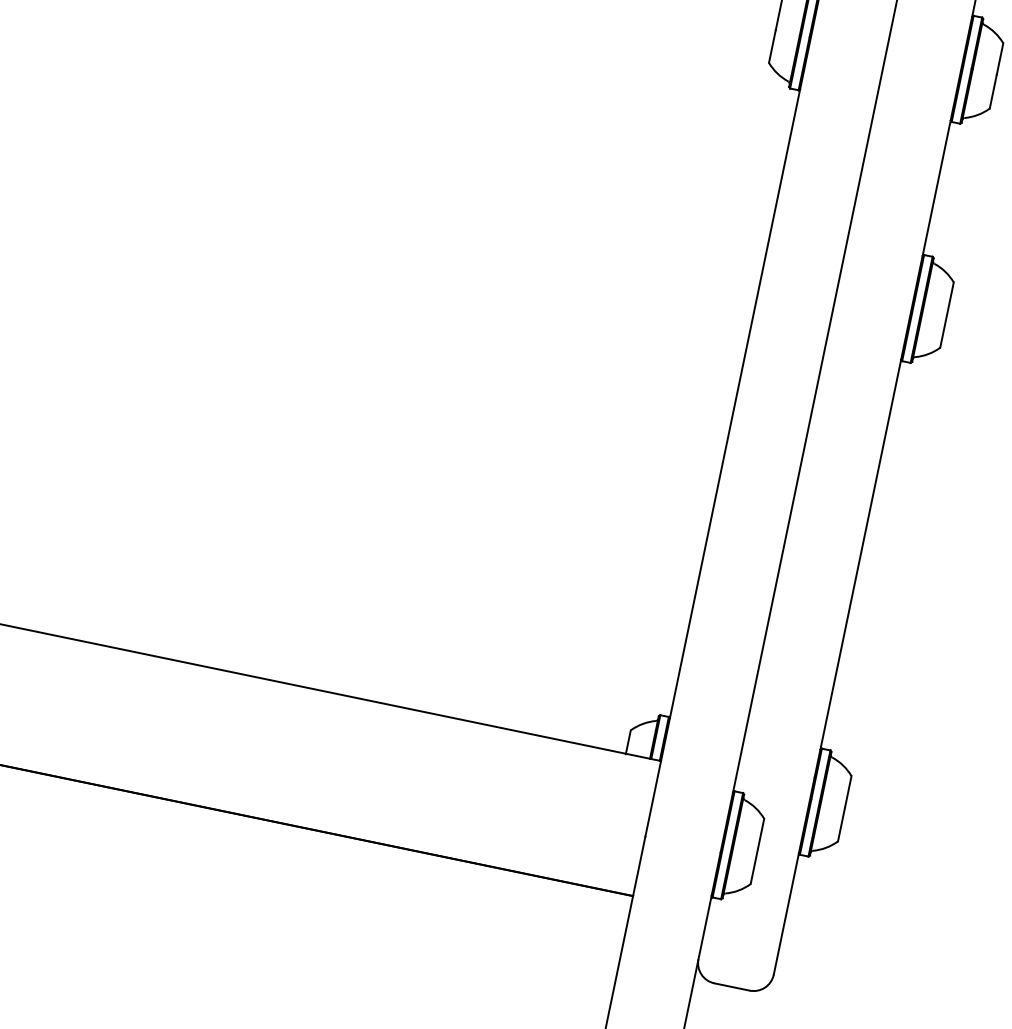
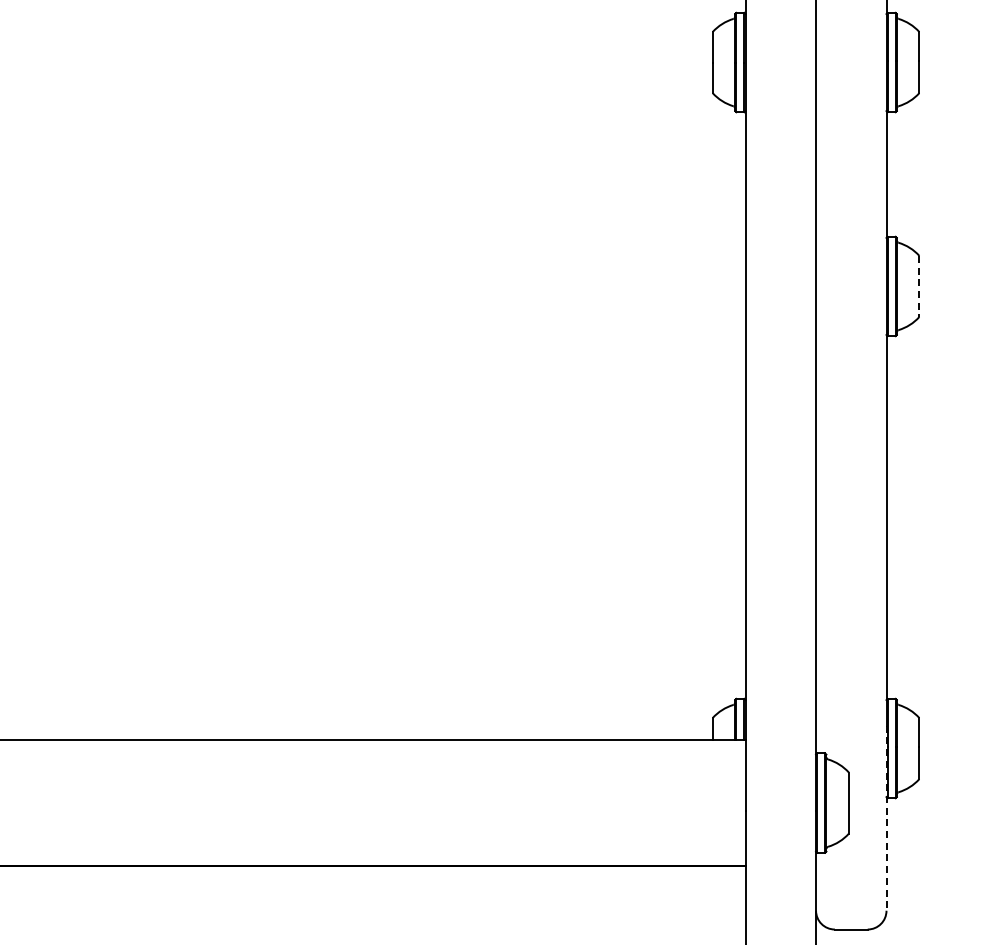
line: (947, 315) -> (919, 286), solid -> dashed
line: (794, 876) -> (886, 818), solid -> dashed

